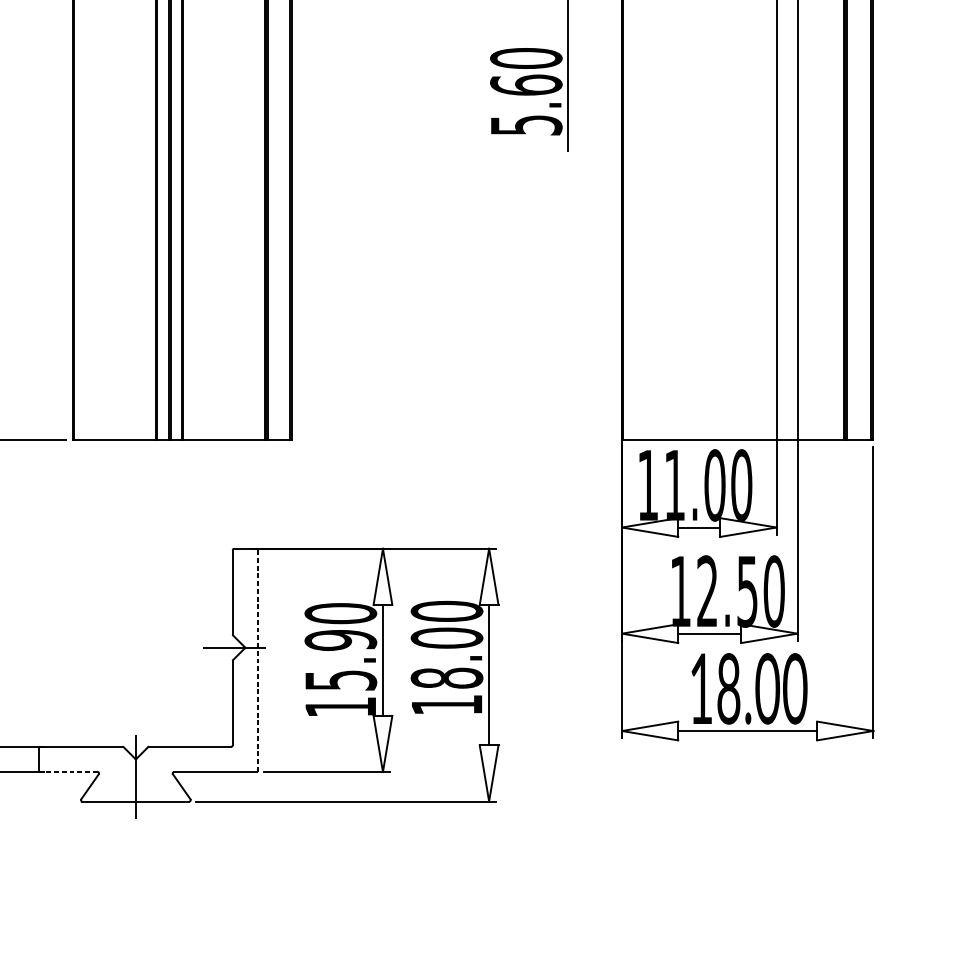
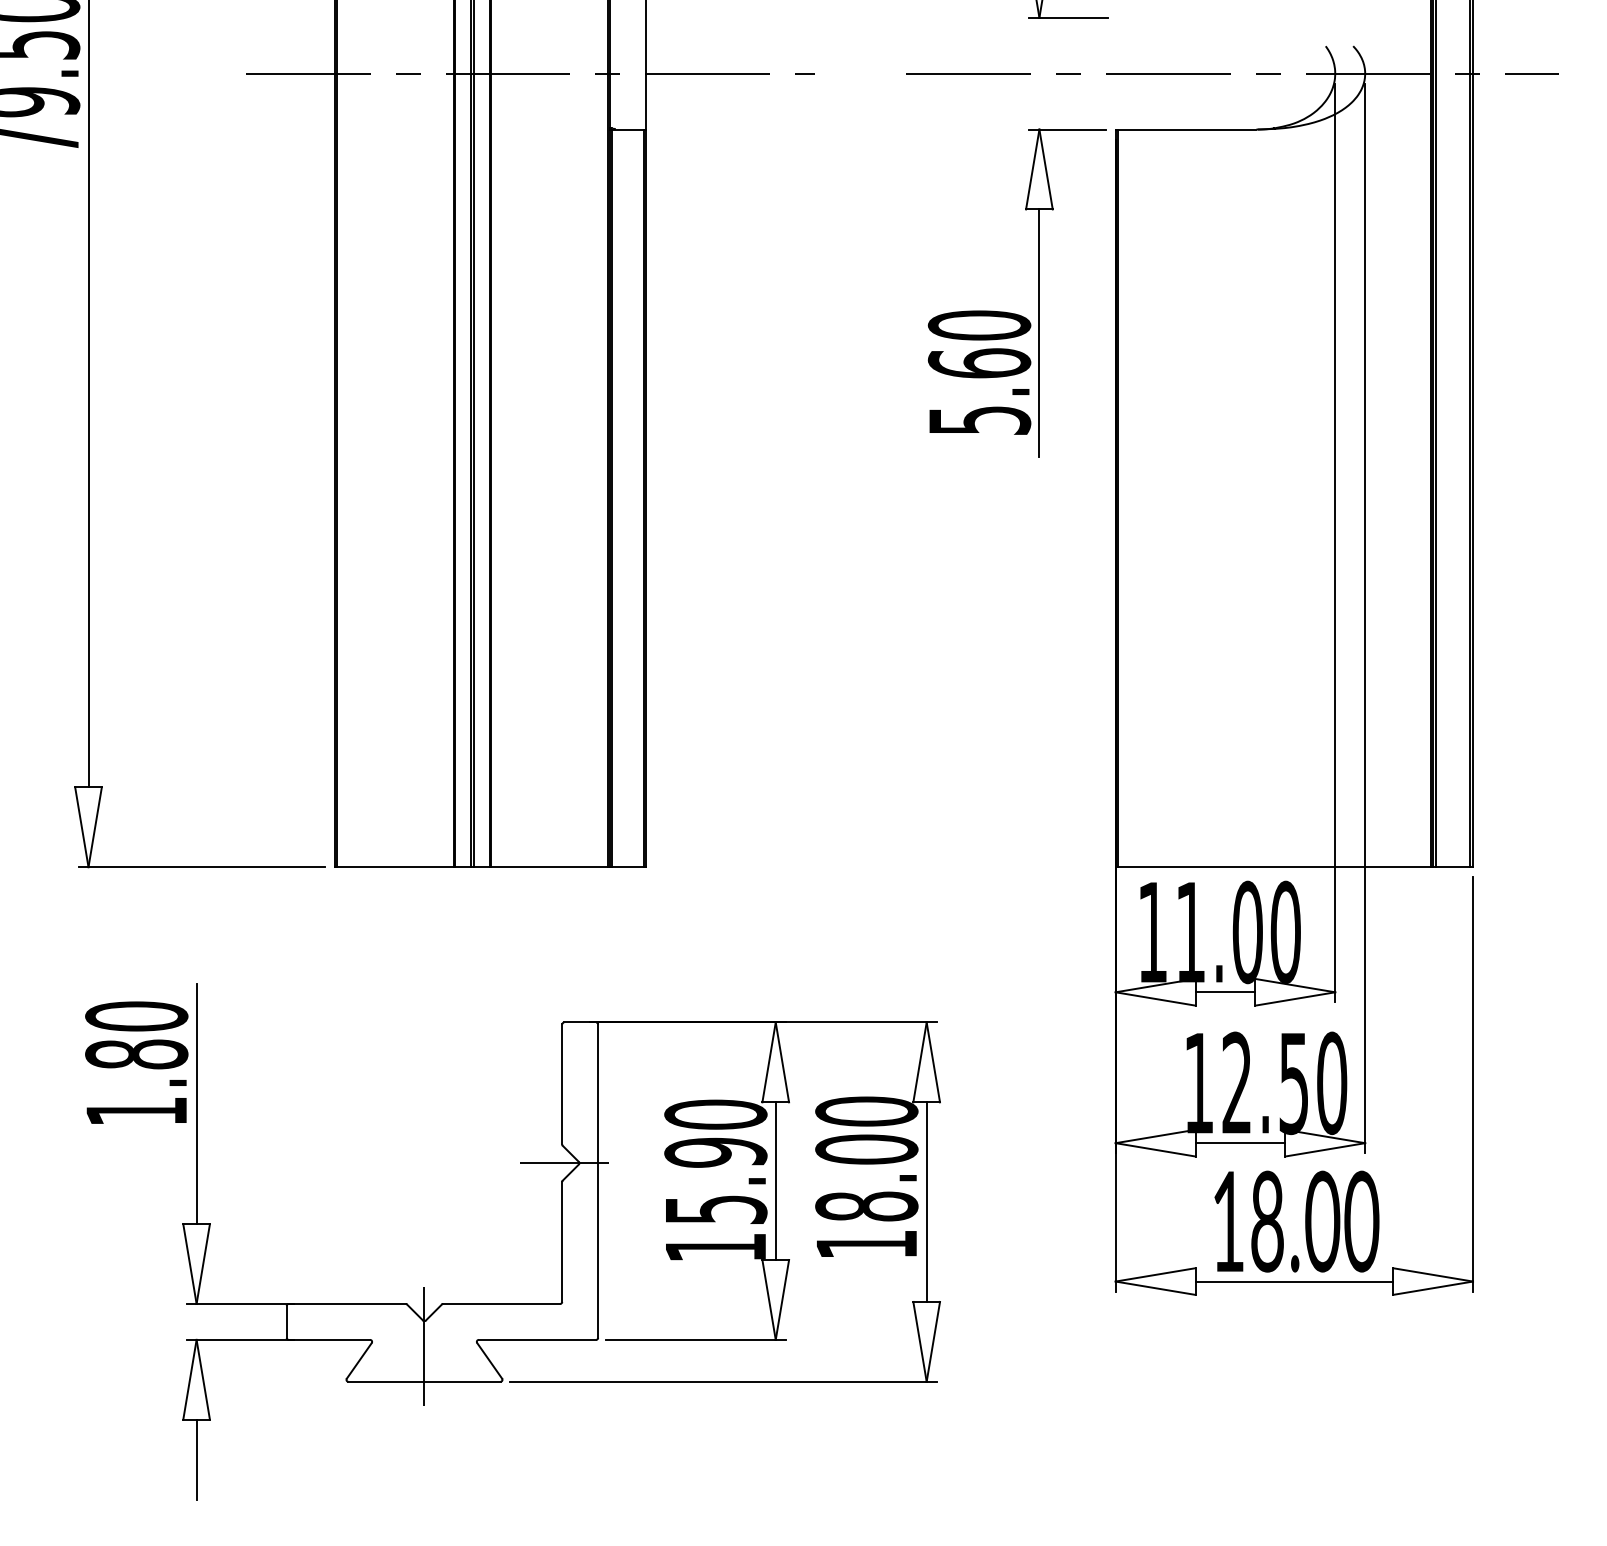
line: (258, 660) -> (598, 1181), dashed -> solid
line: (69, 771) -> (329, 1339), dashed -> solid

